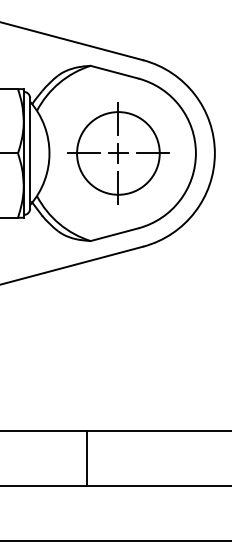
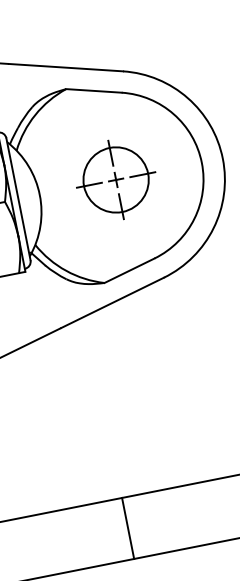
part: (118, 153) -> (116, 180), size x0.7
line: (86, 458) -> (127, 528), moved

